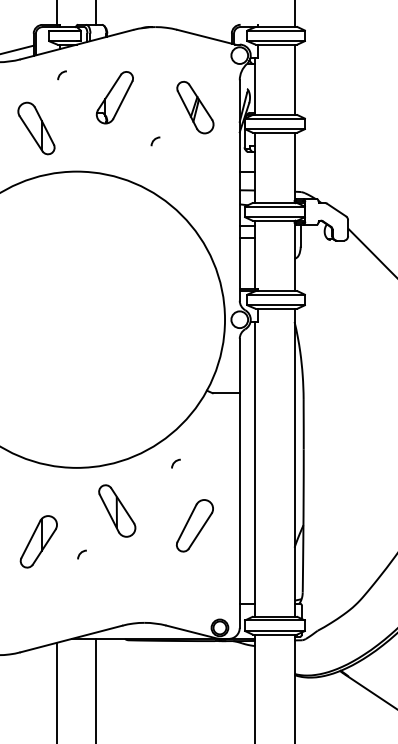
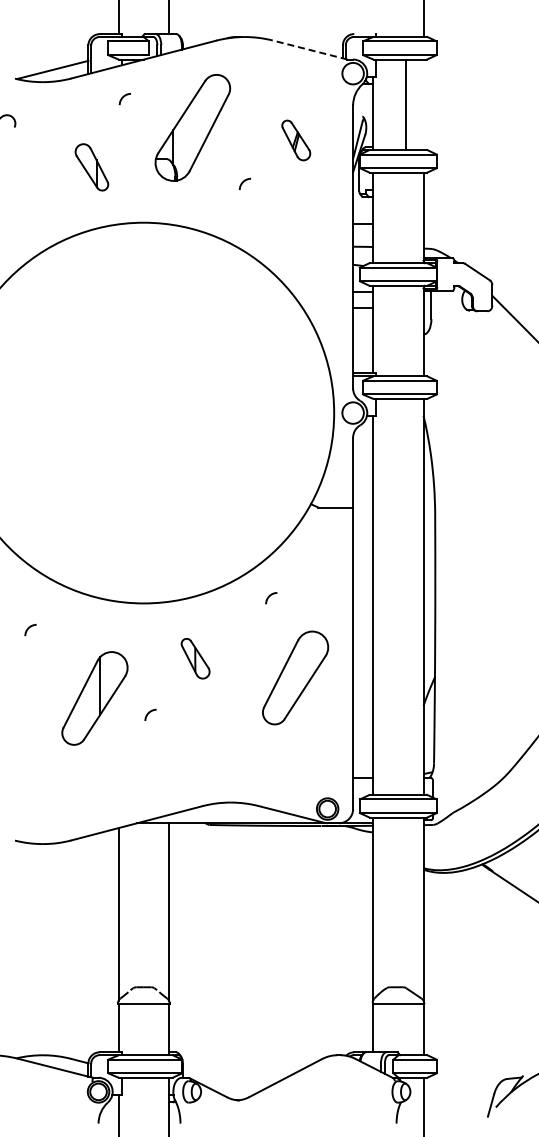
line: (206, 37) -> (310, 50), solid -> dashed
line: (294, 79) -> (405, 104), moved
part: (114, 97) -> (192, 127), size x1.6
part: (195, 107) -> (296, 140), size x0.6
part: (36, 128) -> (91, 167), size x0.7
part: (117, 510) -> (195, 658), size x0.6
part: (194, 525) -> (295, 677), size x1.4
part: (38, 541) -> (94, 698), size x1.4

